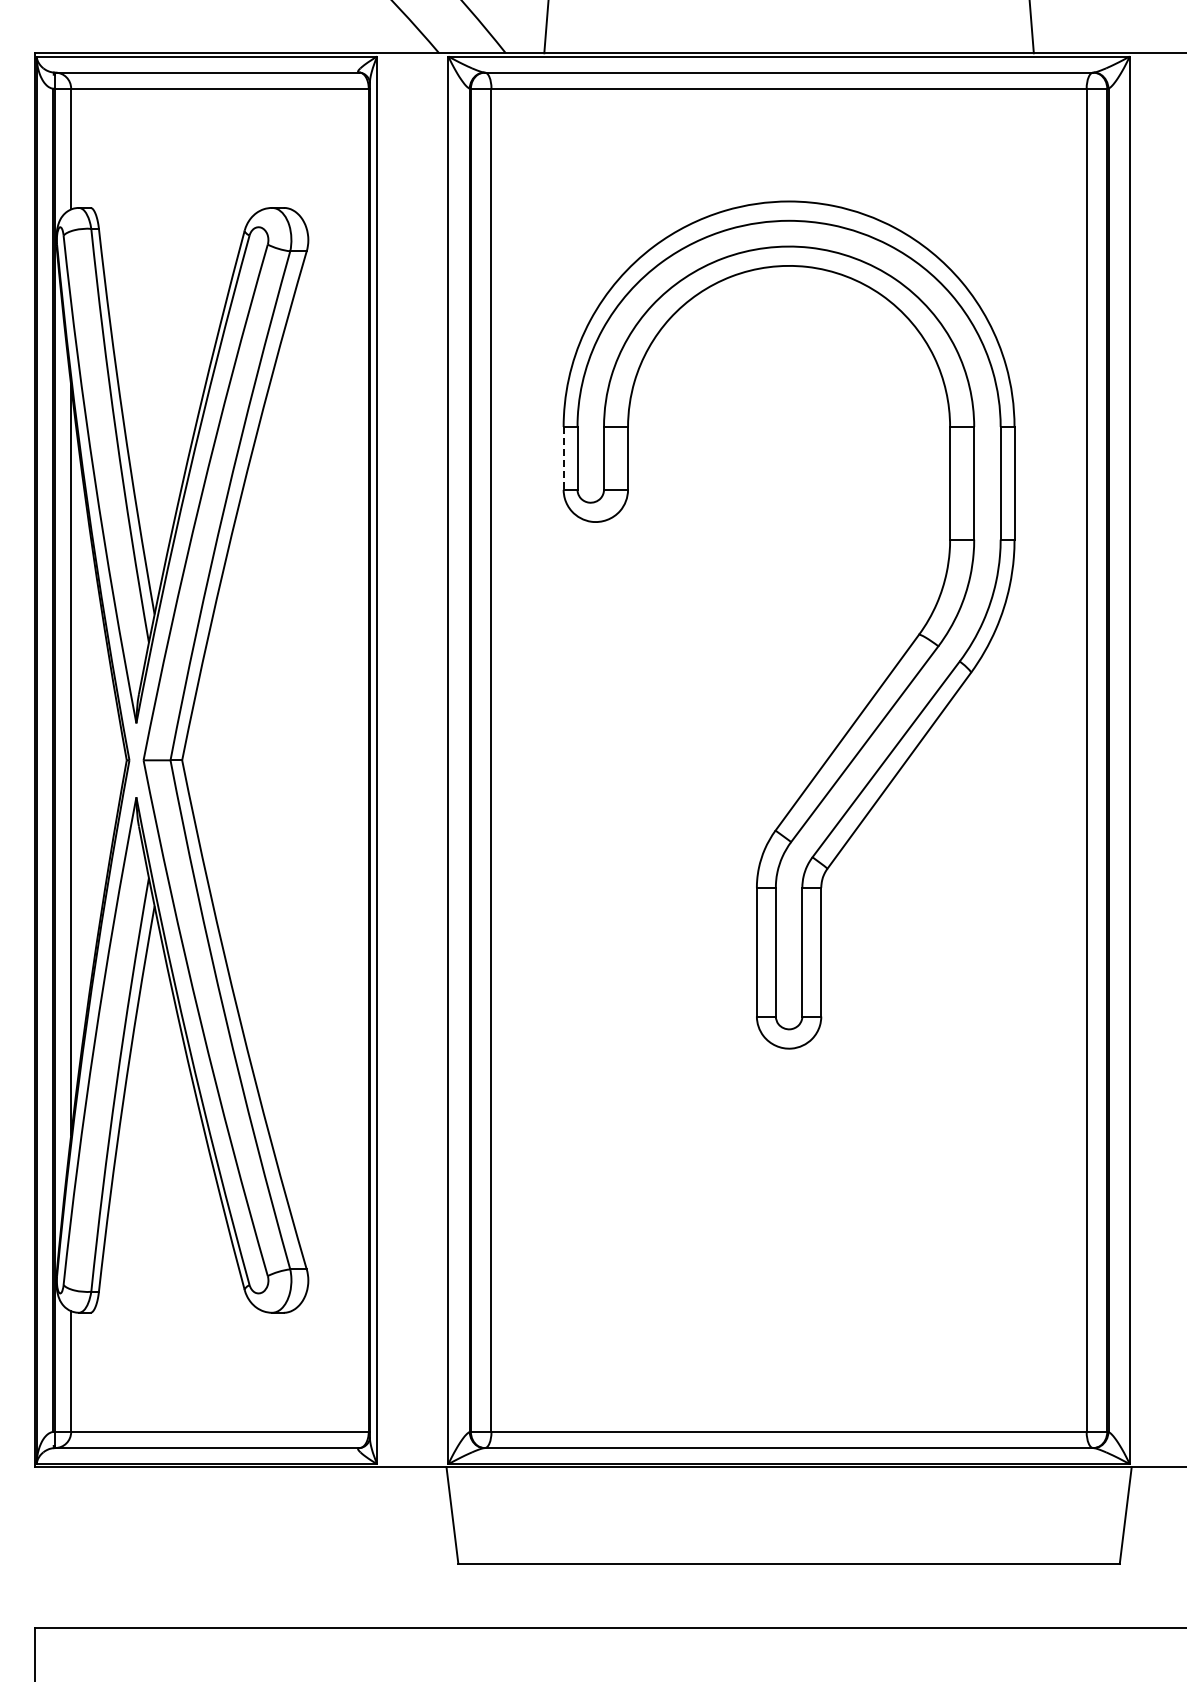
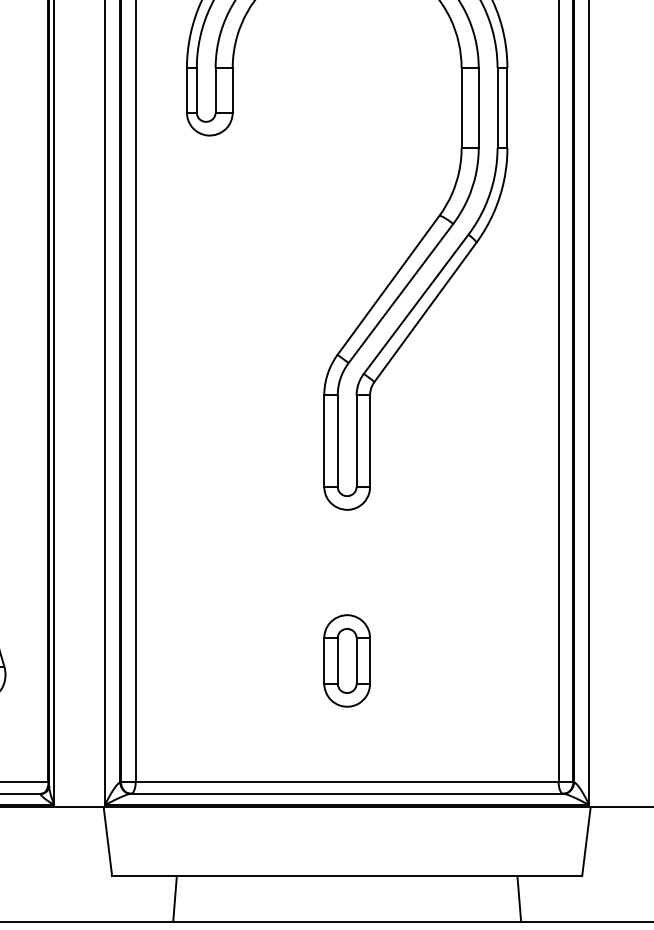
line: (563, 458) -> (186, 90), dashed -> solid
part: (789, 1261) -> (347, 661), added
line: (546, 1595) -> (174, 898), added
line: (1030, 1595) -> (518, 898), added

